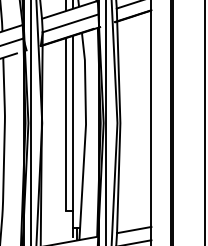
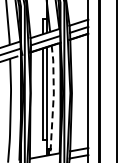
line: (85, 134) -> (53, 99), solid -> dashed

